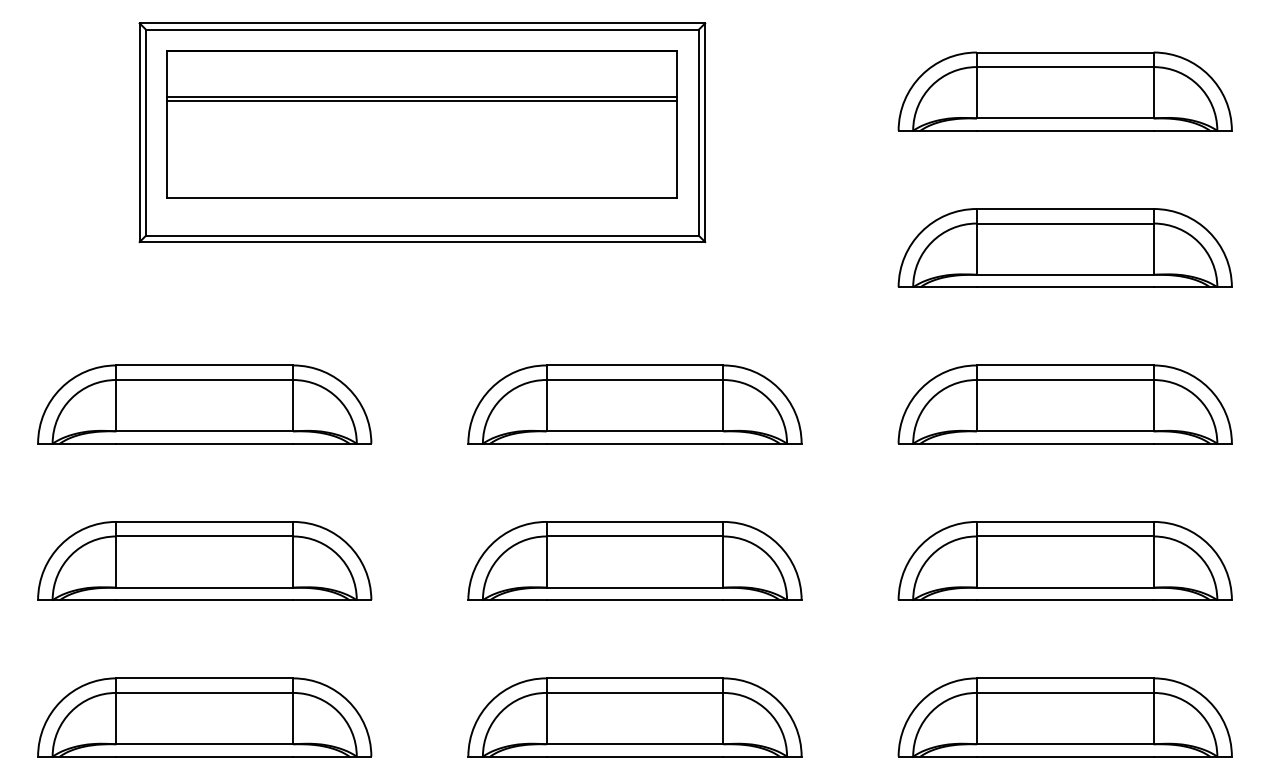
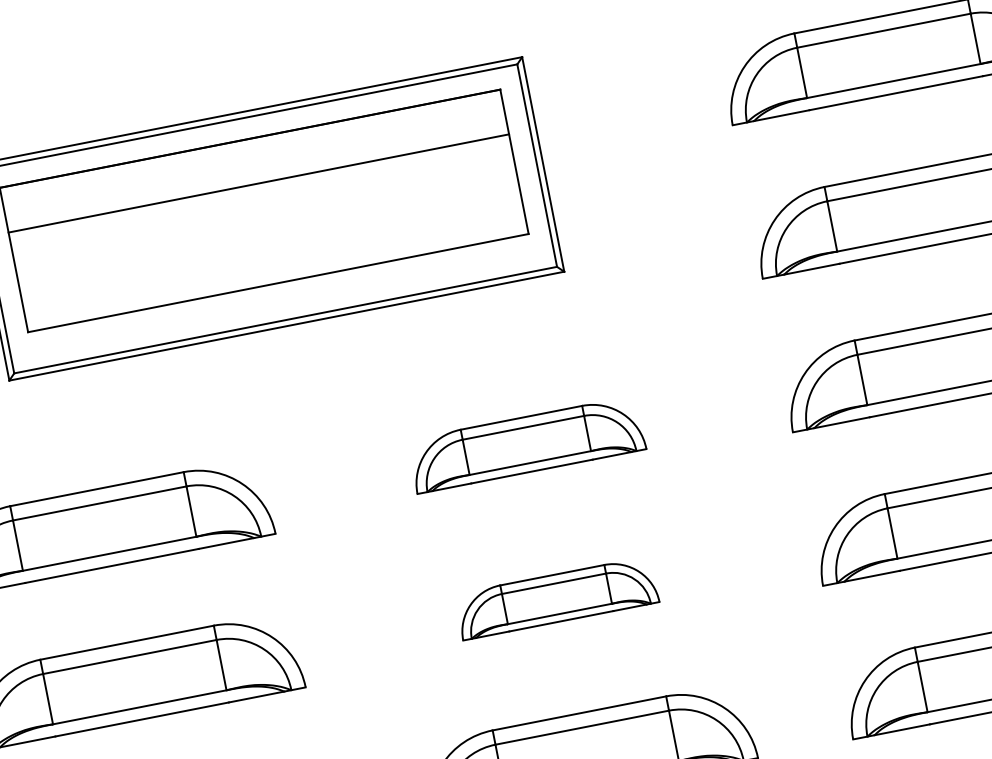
line: (422, 100) -> (259, 187), removed
part: (634, 404) -> (526, 444), size x0.7
part: (634, 560) -> (556, 597), size x0.6

